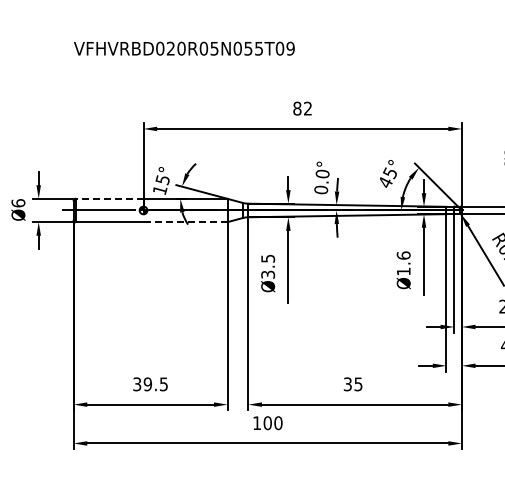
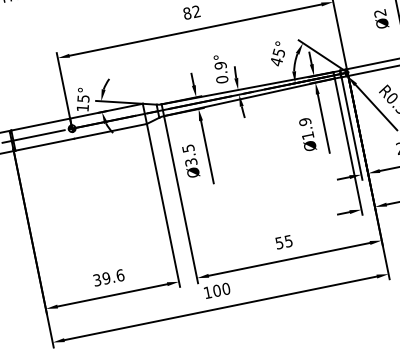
text: (322, 174) -> (220, 66), 0.0° -> 0.9°
line: (109, 198) -> (40, 124), dashed -> solid
line: (186, 222) -> (111, 131), dashed -> solid
text: (403, 255) -> (304, 121), Ø1.6 -> Ø1.9
text: (347, 383) -> (279, 242), 35 -> 55
text: (163, 384) -> (120, 275), 39.5 -> 39.6

